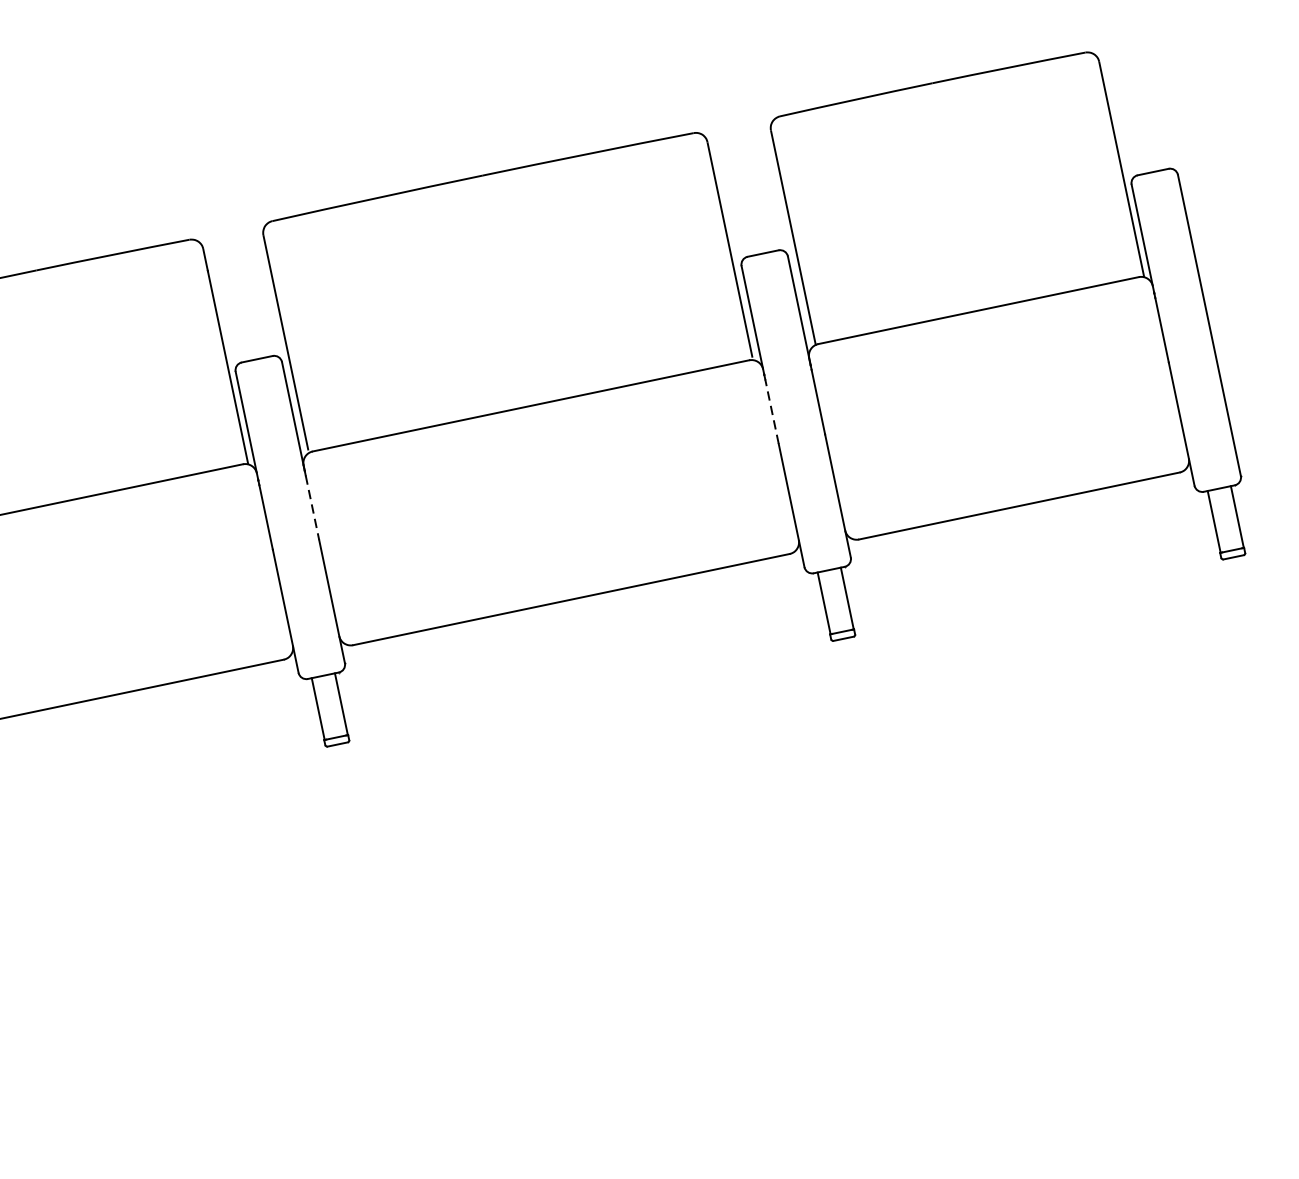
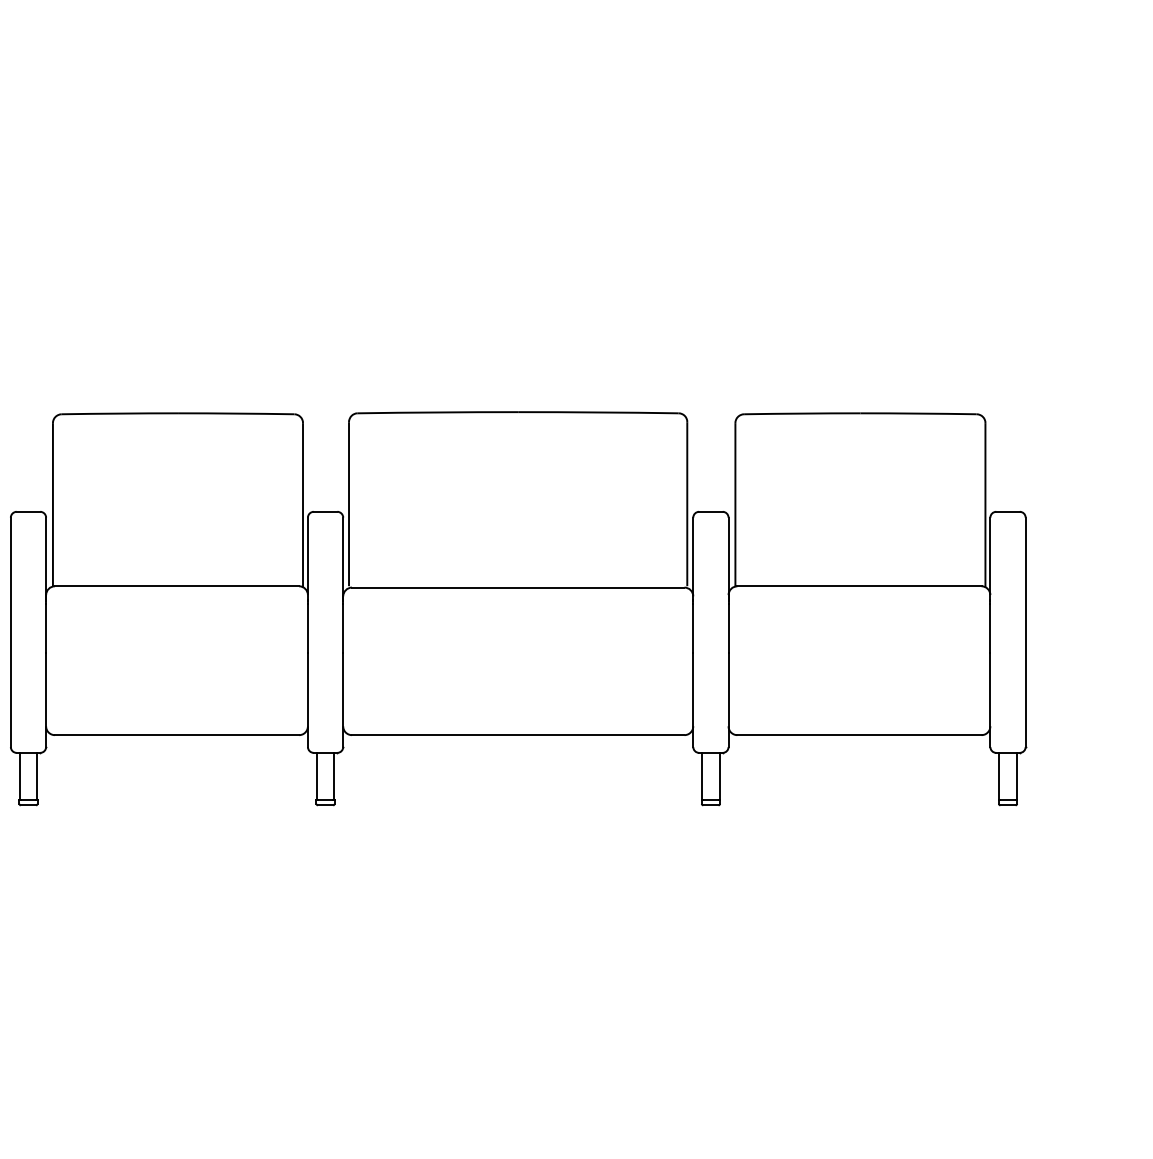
line: (772, 411) -> (693, 628), dashed -> solid
line: (312, 507) -> (343, 628), dashed -> solid

